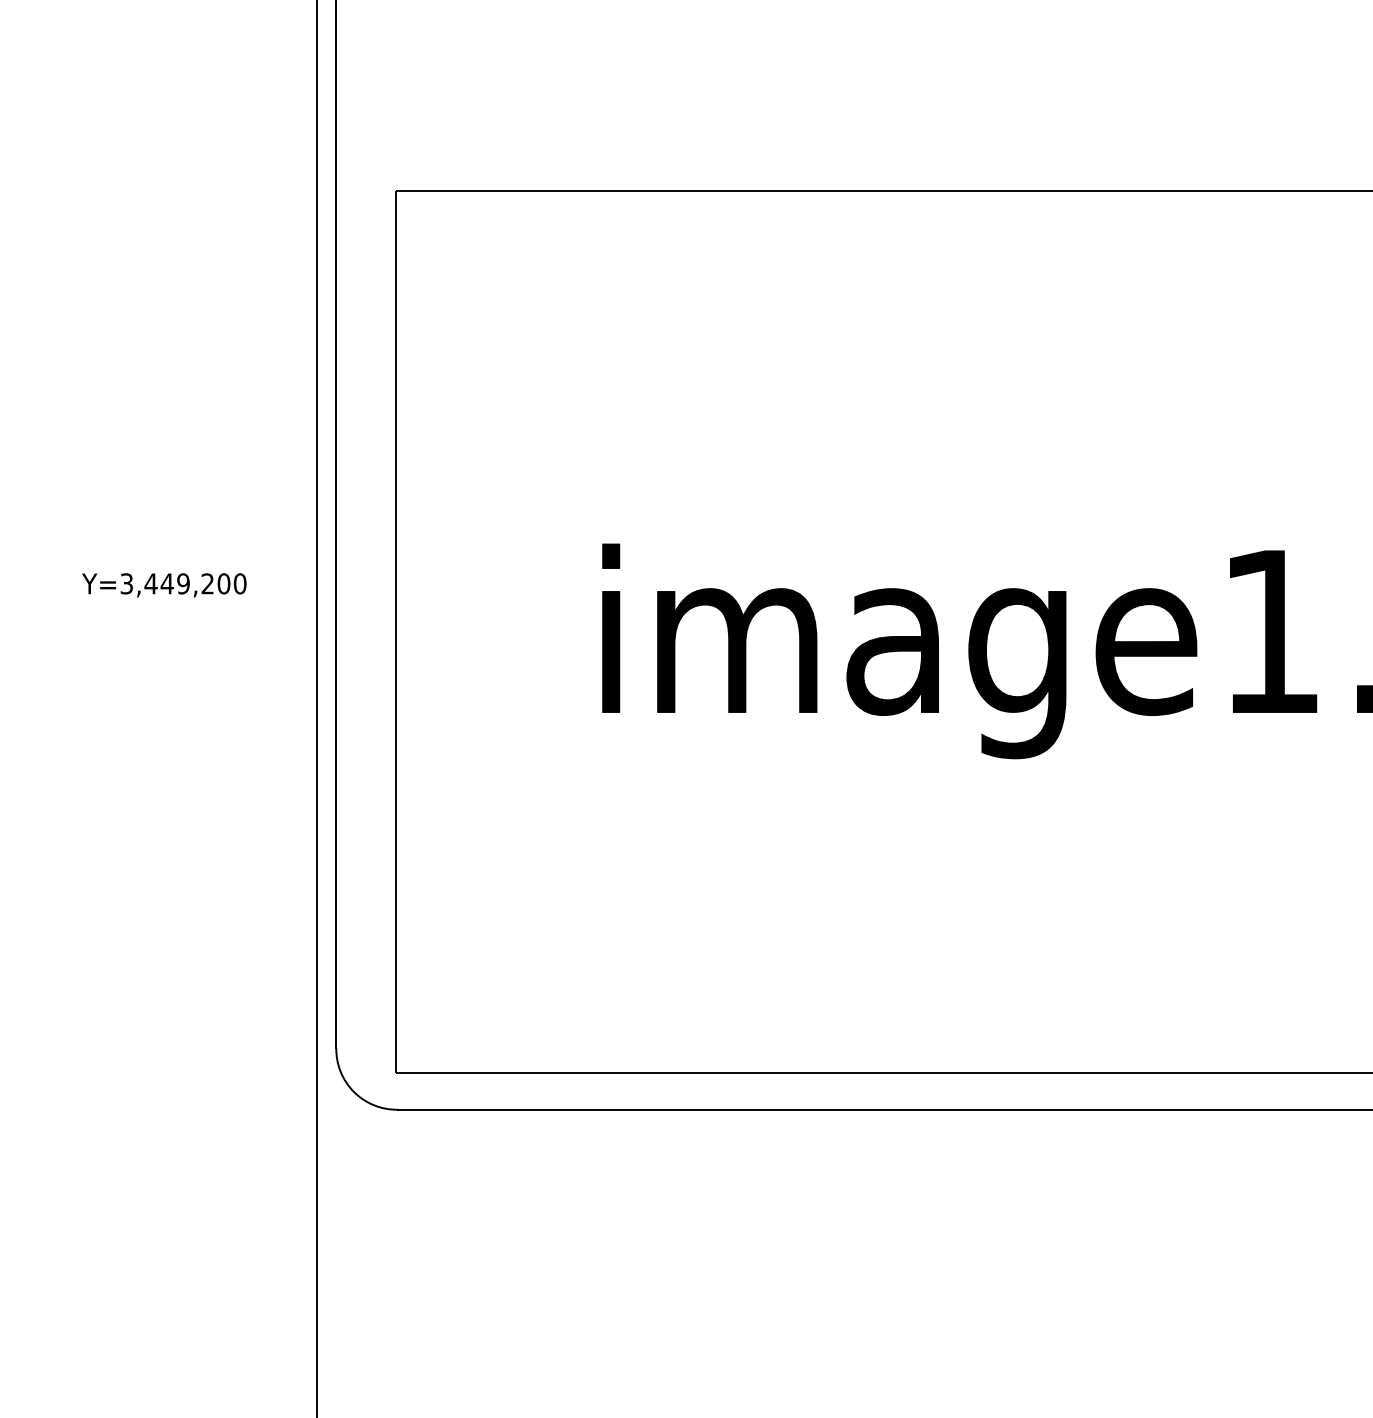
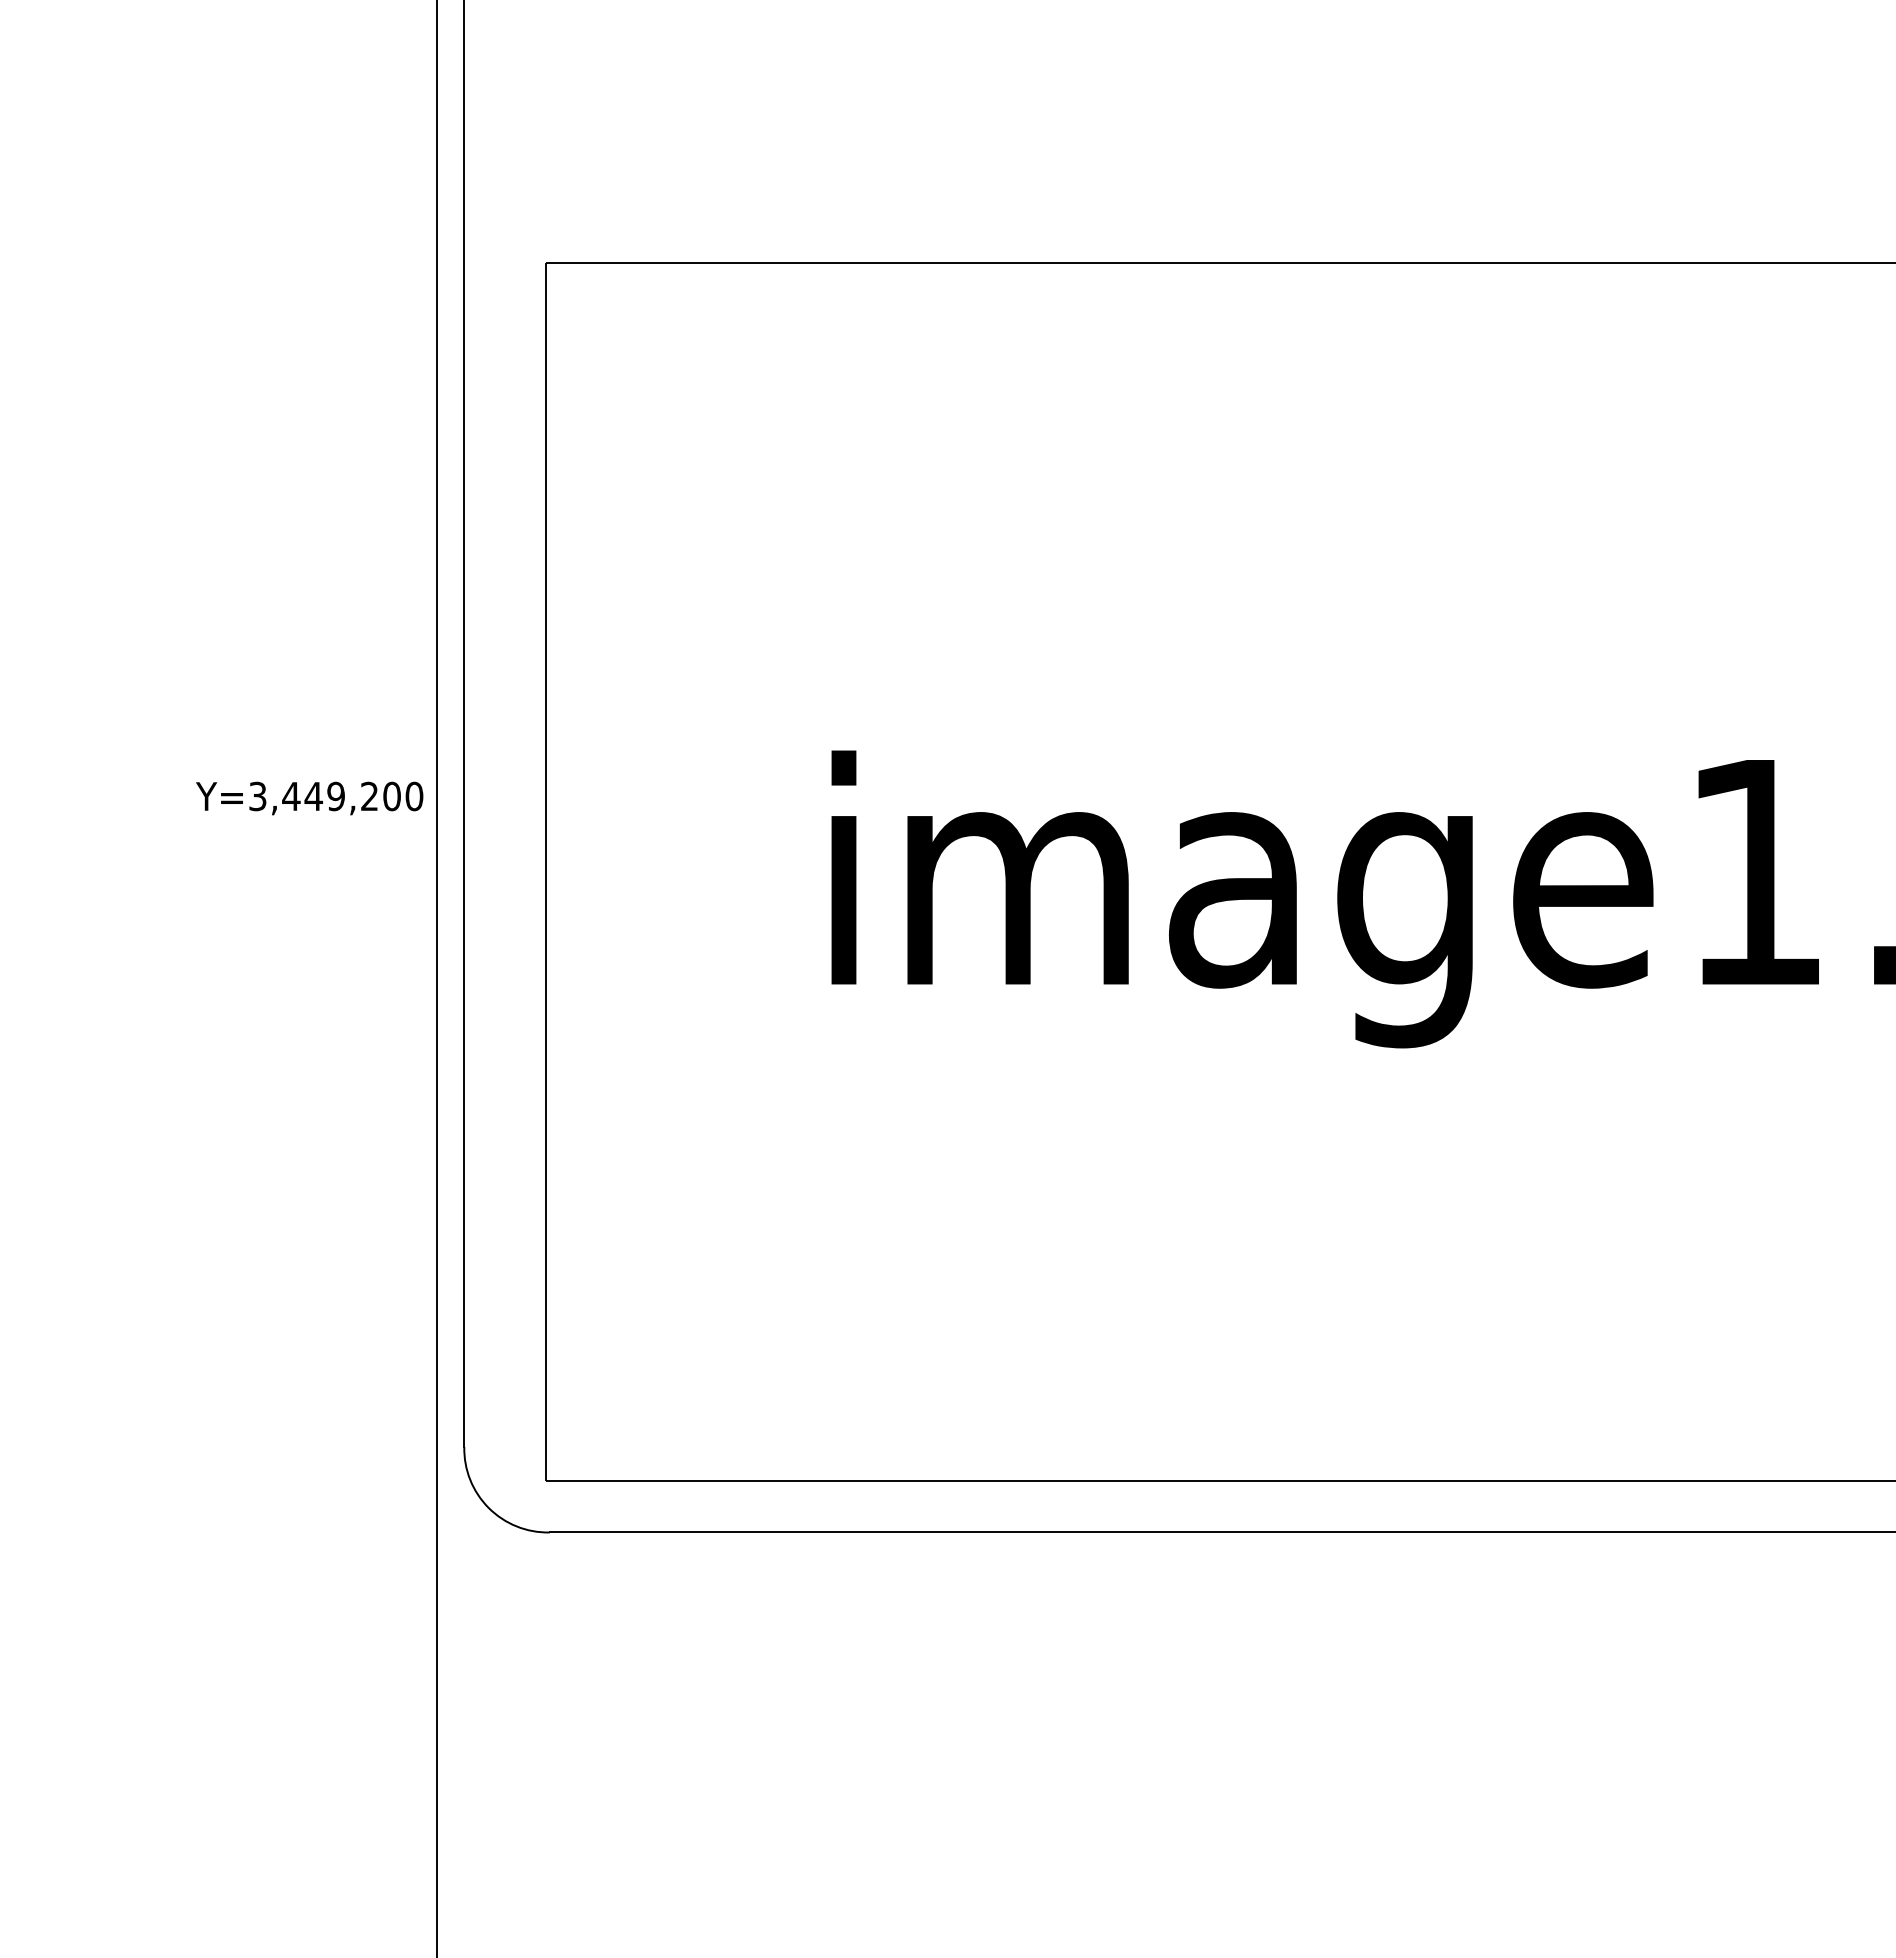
text: (164, 585) -> (309, 798), moved

